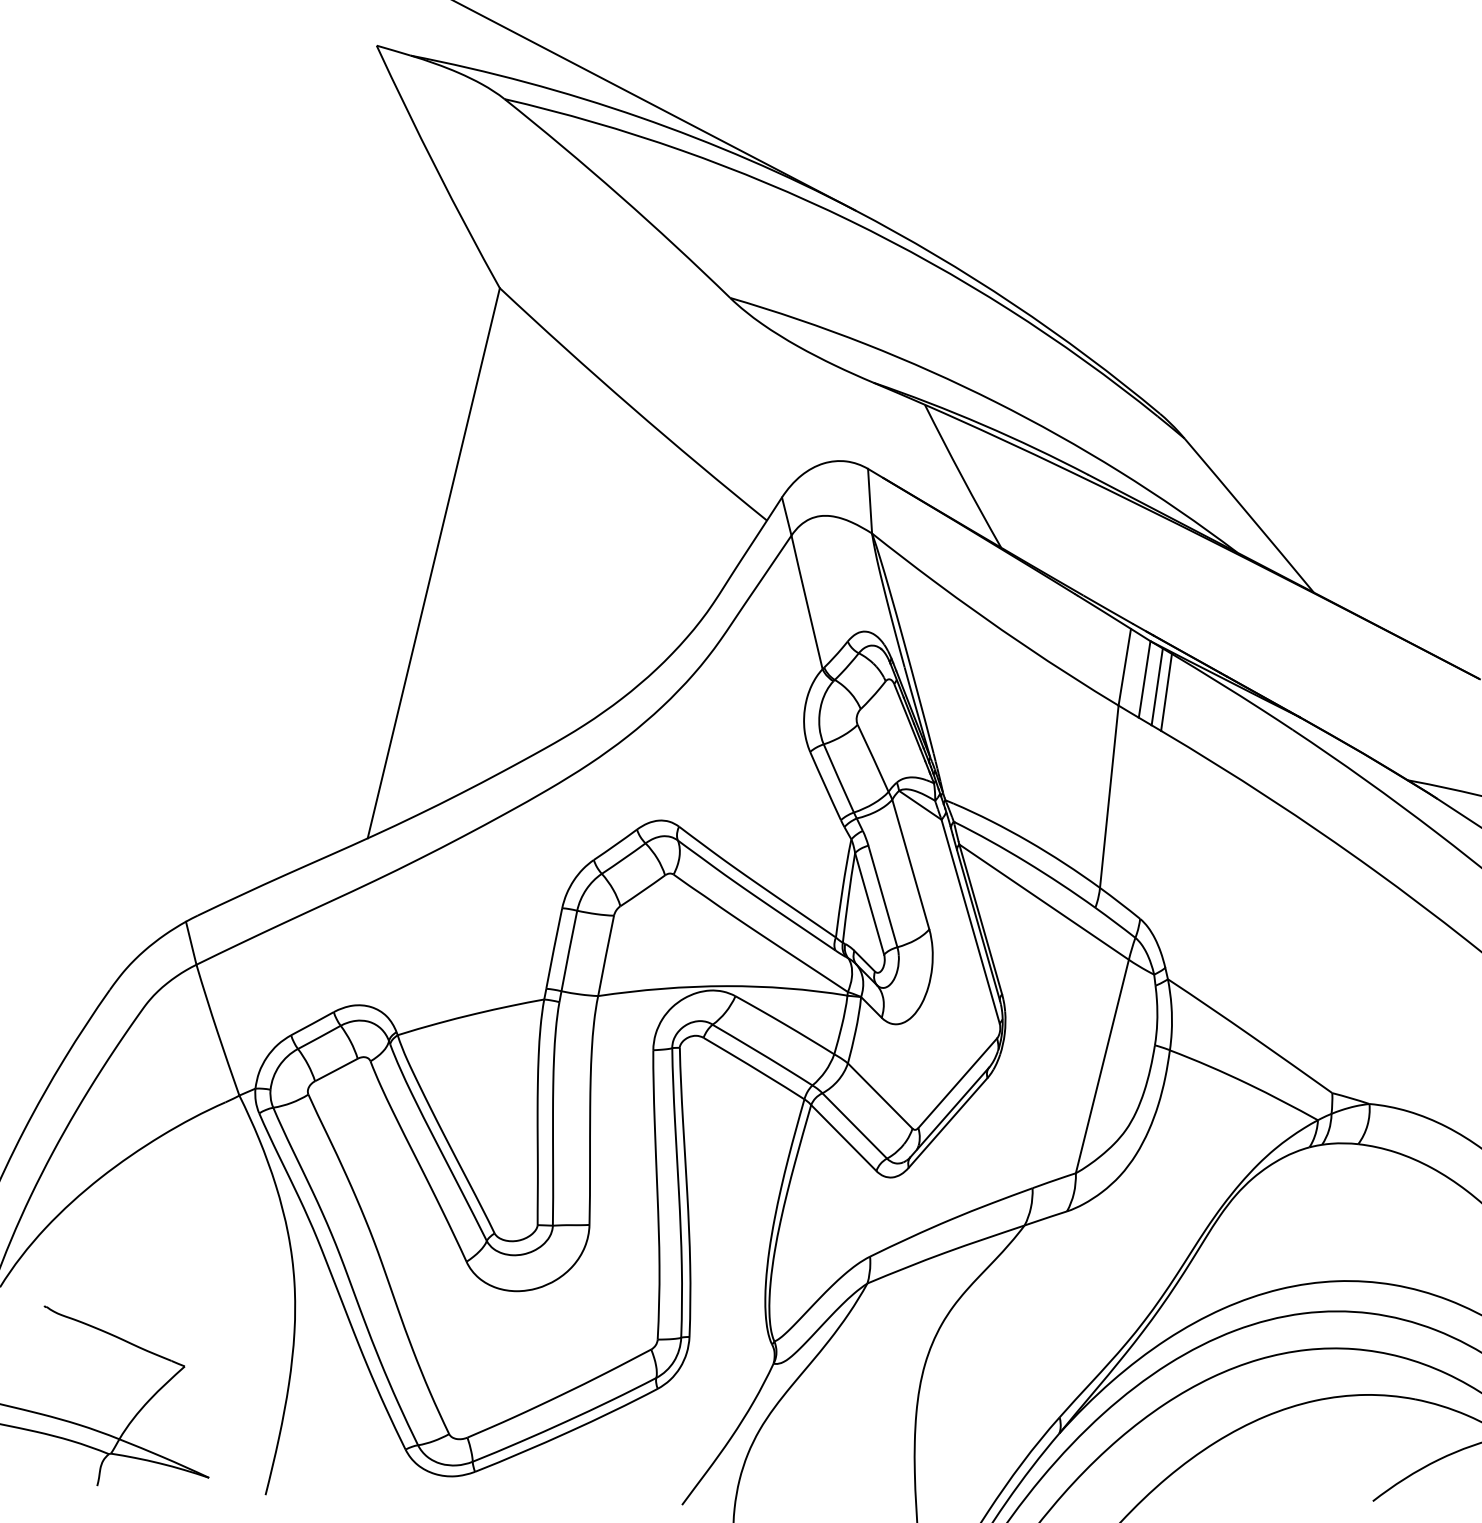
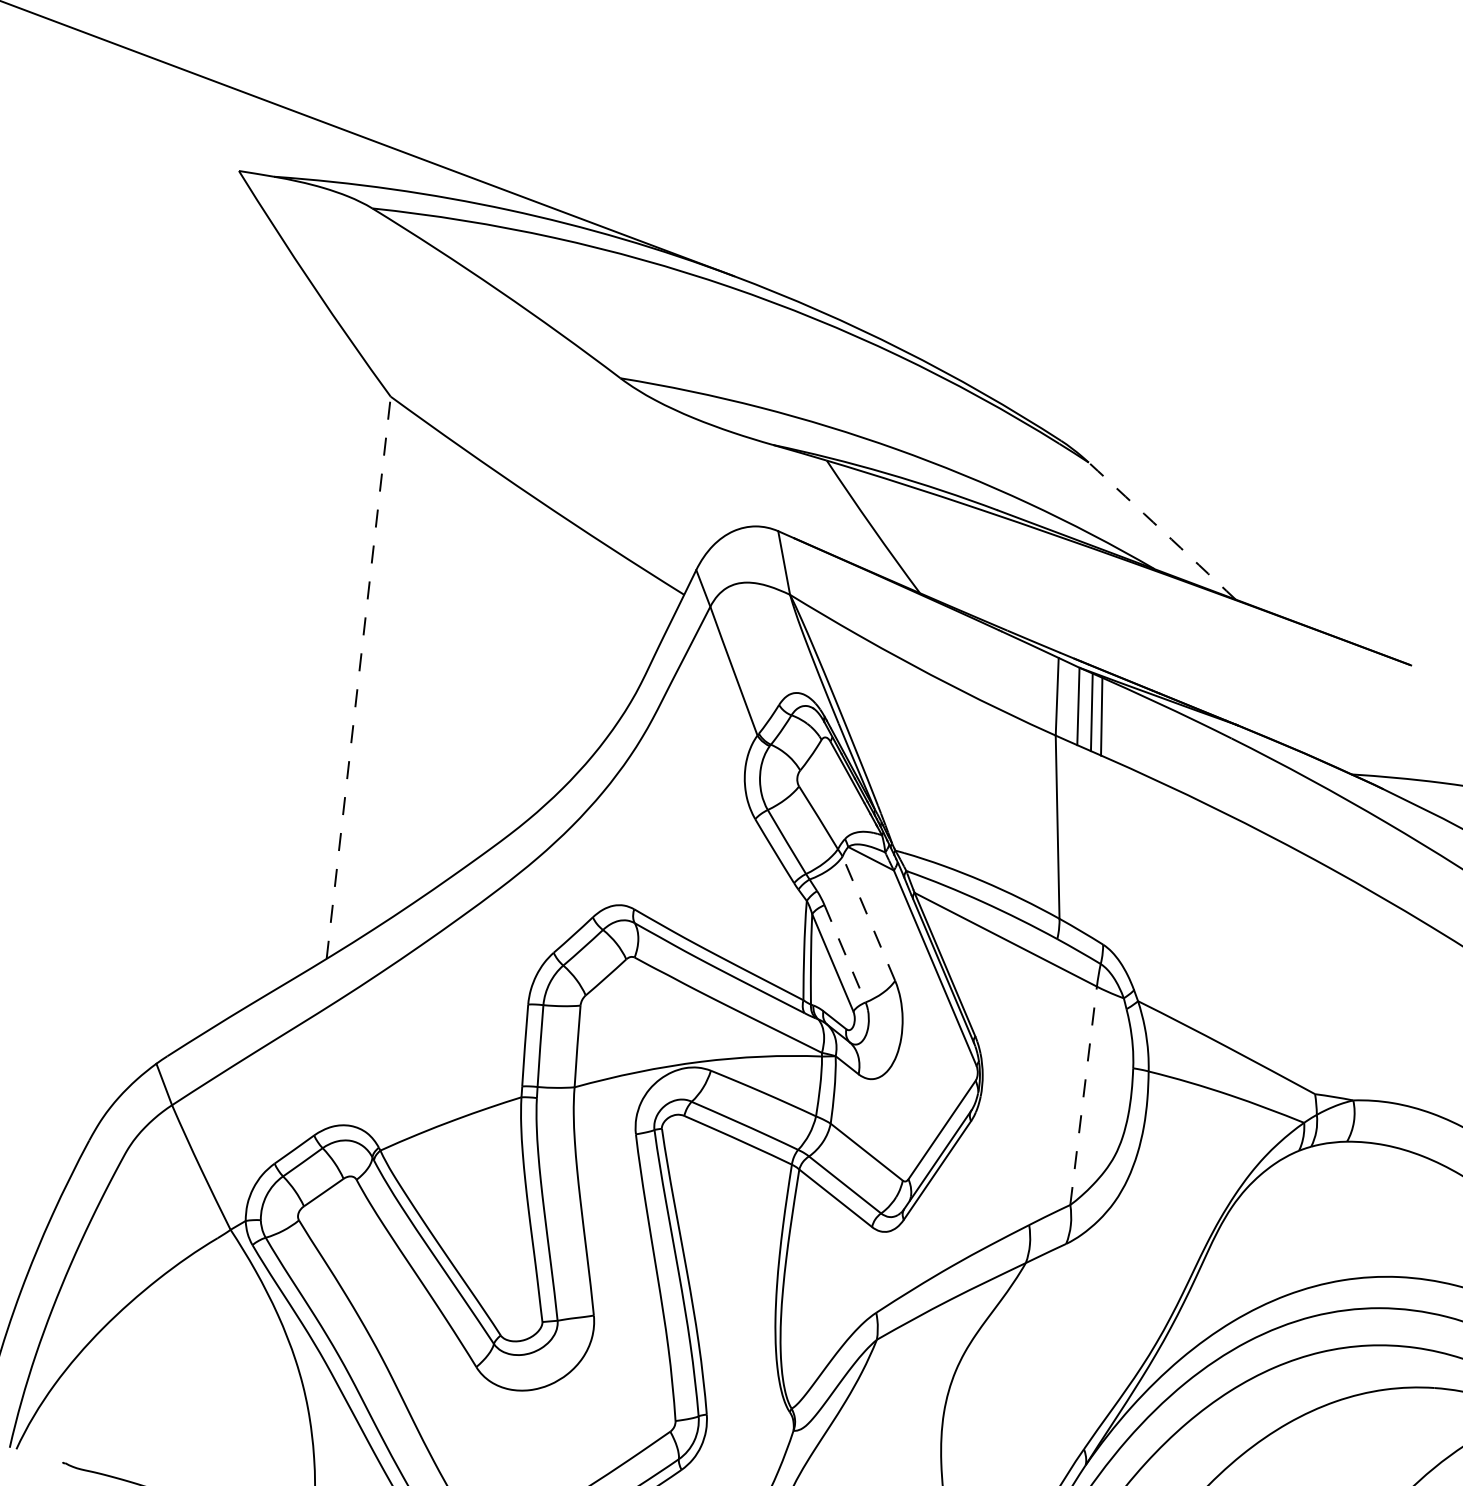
arc: (1249, 515) -> (1162, 530), solid -> dashed
line: (433, 563) -> (358, 678), solid -> dashed
line: (910, 864) -> (868, 918), solid -> dashed
line: (882, 896) -> (844, 953), solid -> dashed
line: (1102, 1066) -> (1083, 1095), solid -> dashed

